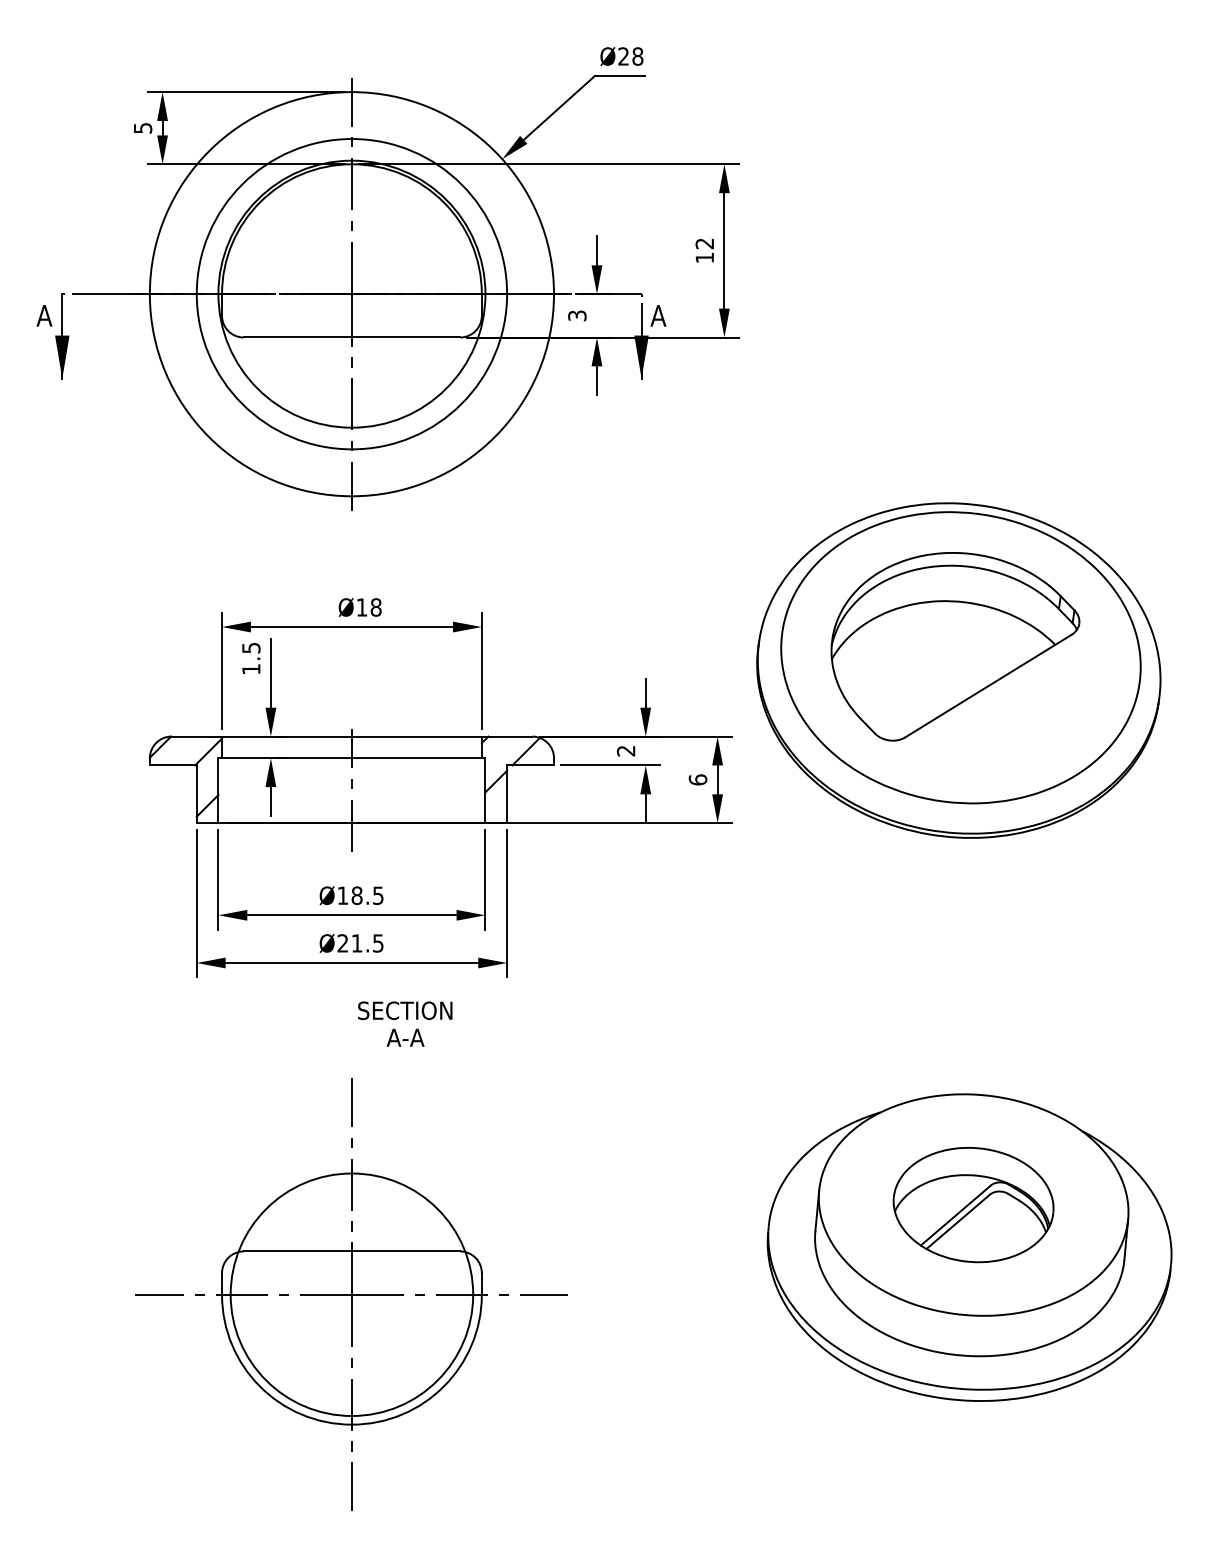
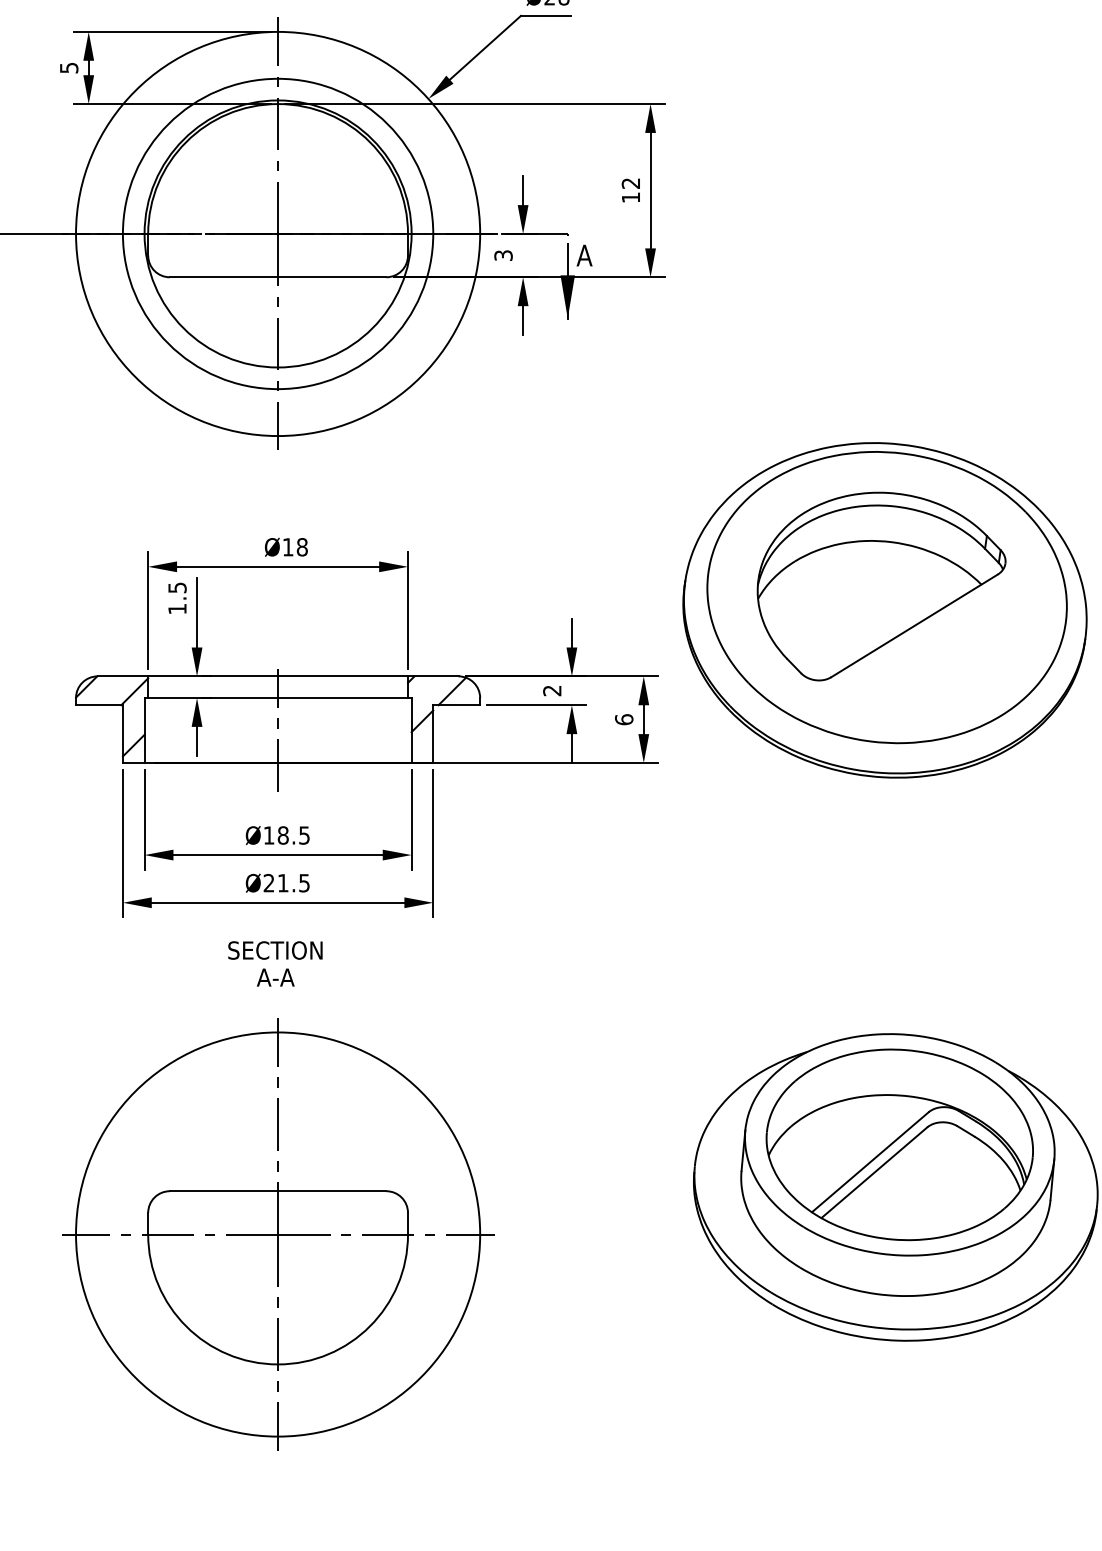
text: (405, 1023) -> (275, 963), moved
part: (973, 1204) -> (899, 1144), size x1.67
circle: (351, 1294) -> (277, 1234), size x1.67

